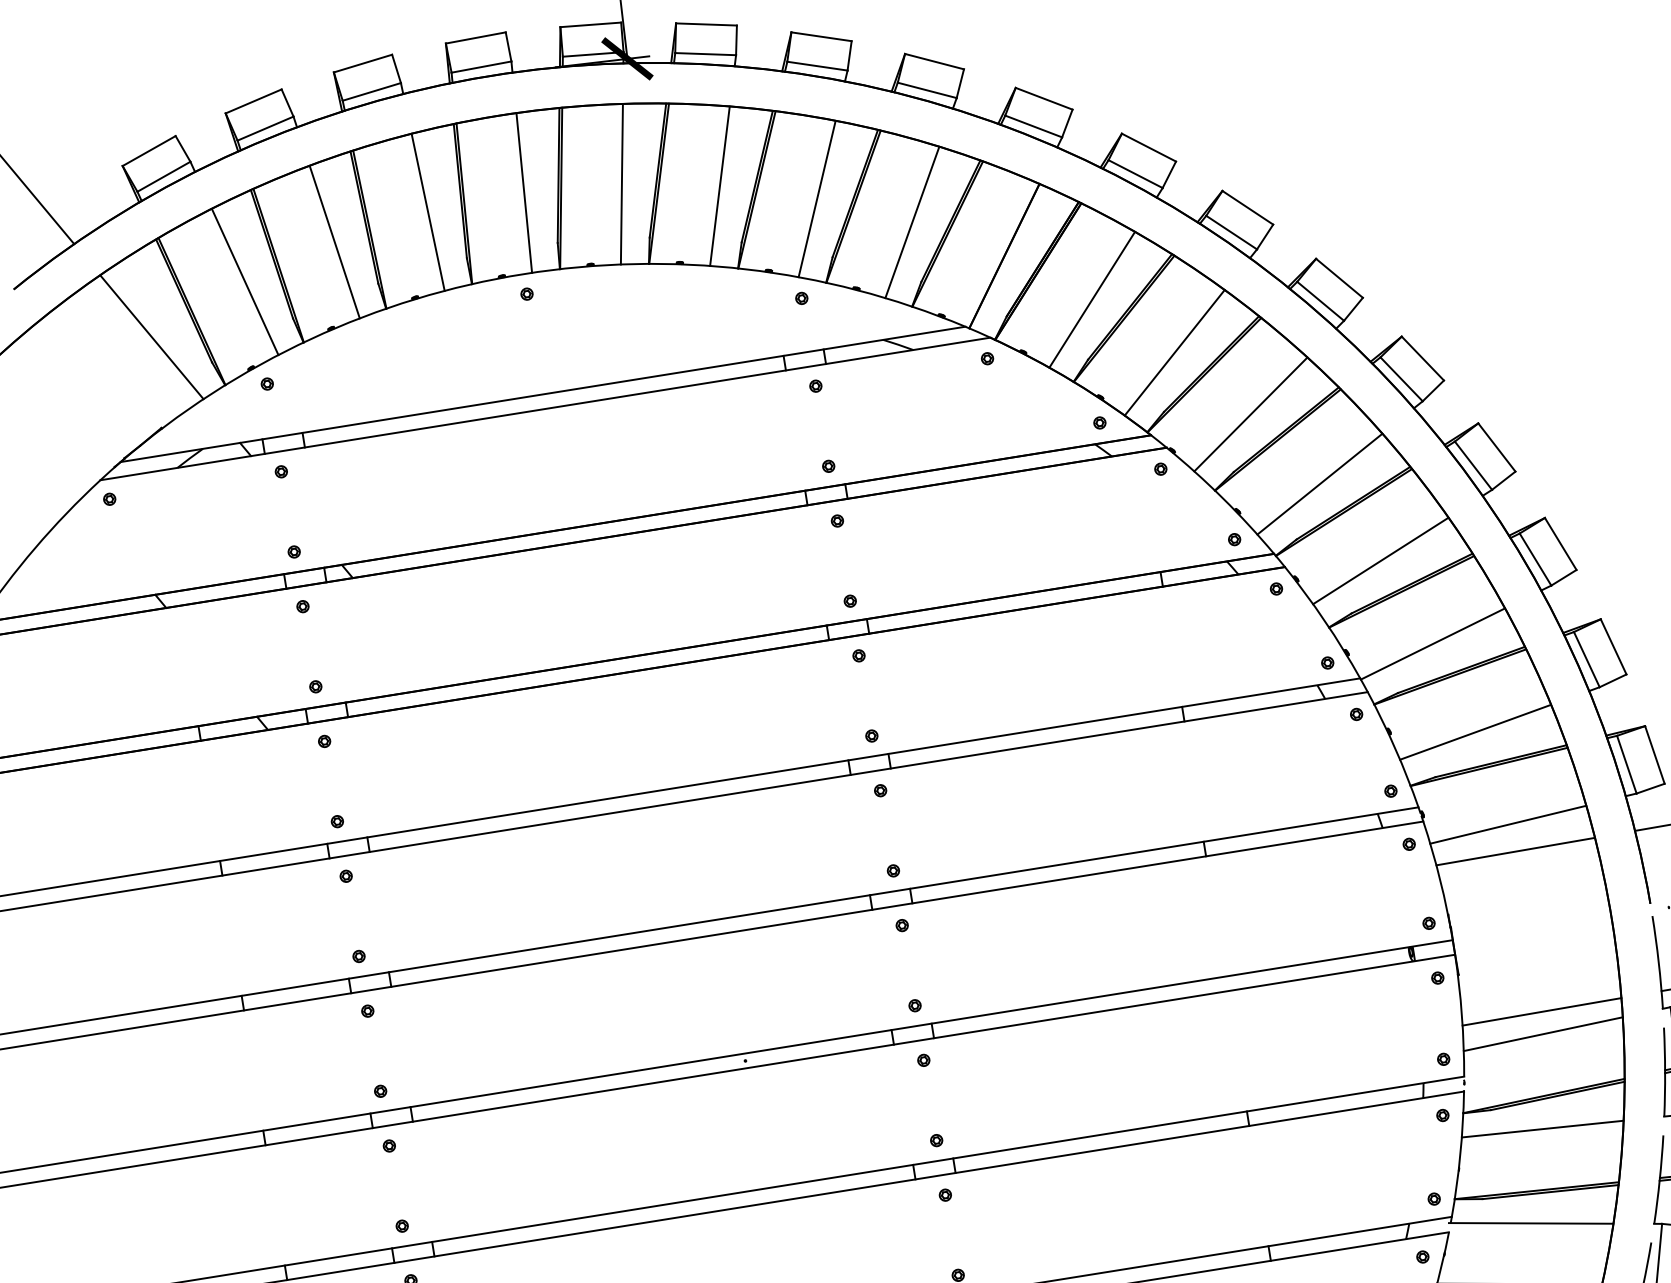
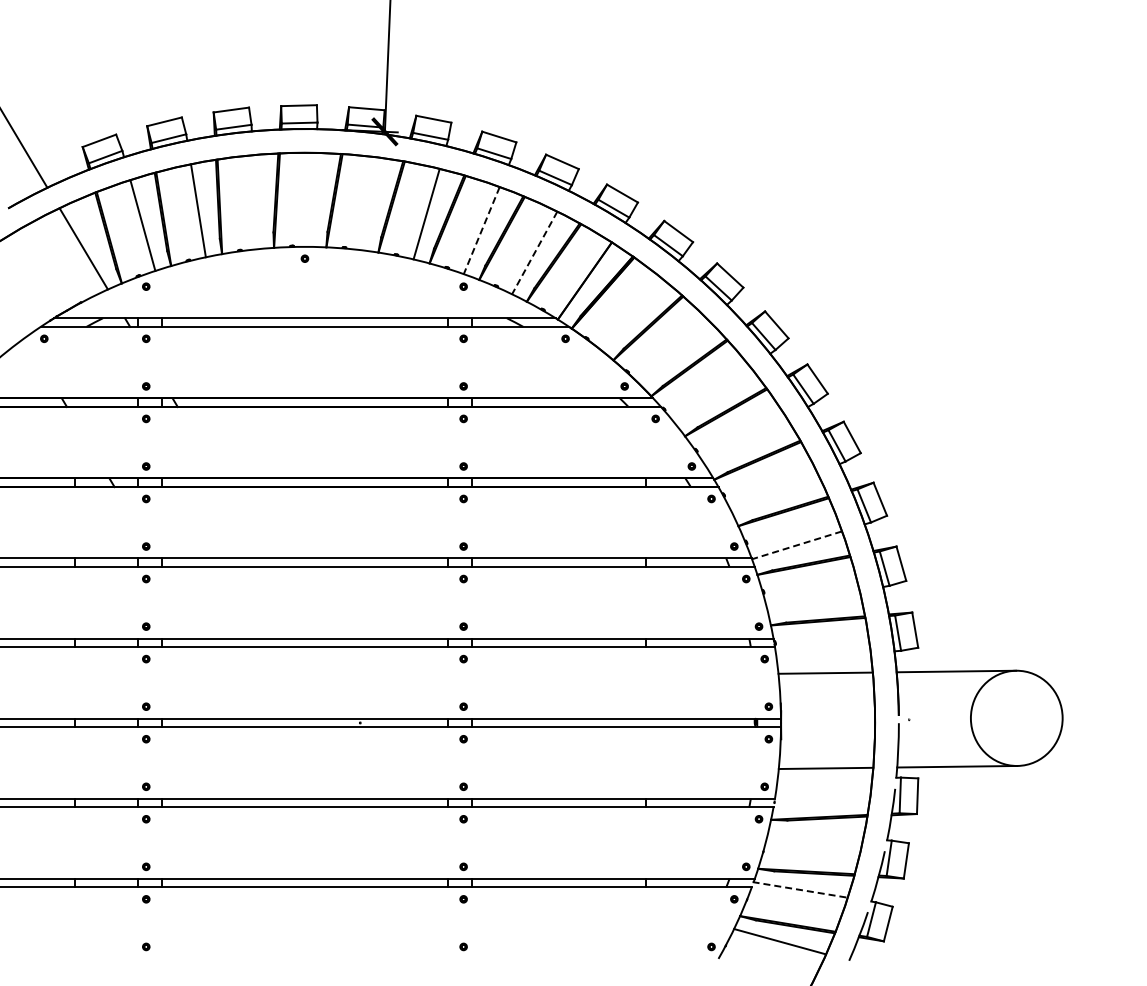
line: (622, 183) -> (370, 203), removed
line: (523, 192) -> (312, 199), removed
line: (816, 200) -> (481, 231), solid -> dashed
line: (428, 212) -> (255, 202), removed
line: (912, 223) -> (534, 253), solid -> dashed
line: (1091, 299) -> (631, 314), removed
line: (1174, 352) -> (674, 352), removed
line: (1250, 414) -> (712, 395), removed
line: (1319, 482) -> (746, 441), removed
line: (1380, 561) -> (774, 492), removed
line: (1432, 644) -> (796, 545), solid -> dashed
line: (1475, 732) -> (813, 600), removed
line: (1507, 824) -> (823, 656), removed
line: (1542, 1034) -> (824, 781), removed
line: (1542, 1129) -> (815, 836), removed
line: (1531, 1222) -> (800, 889), solid -> dashed

